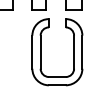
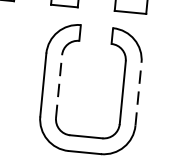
line: (40, 52) -> (58, 87), solid -> dashed
line: (82, 52) -> (138, 94), solid -> dashed

